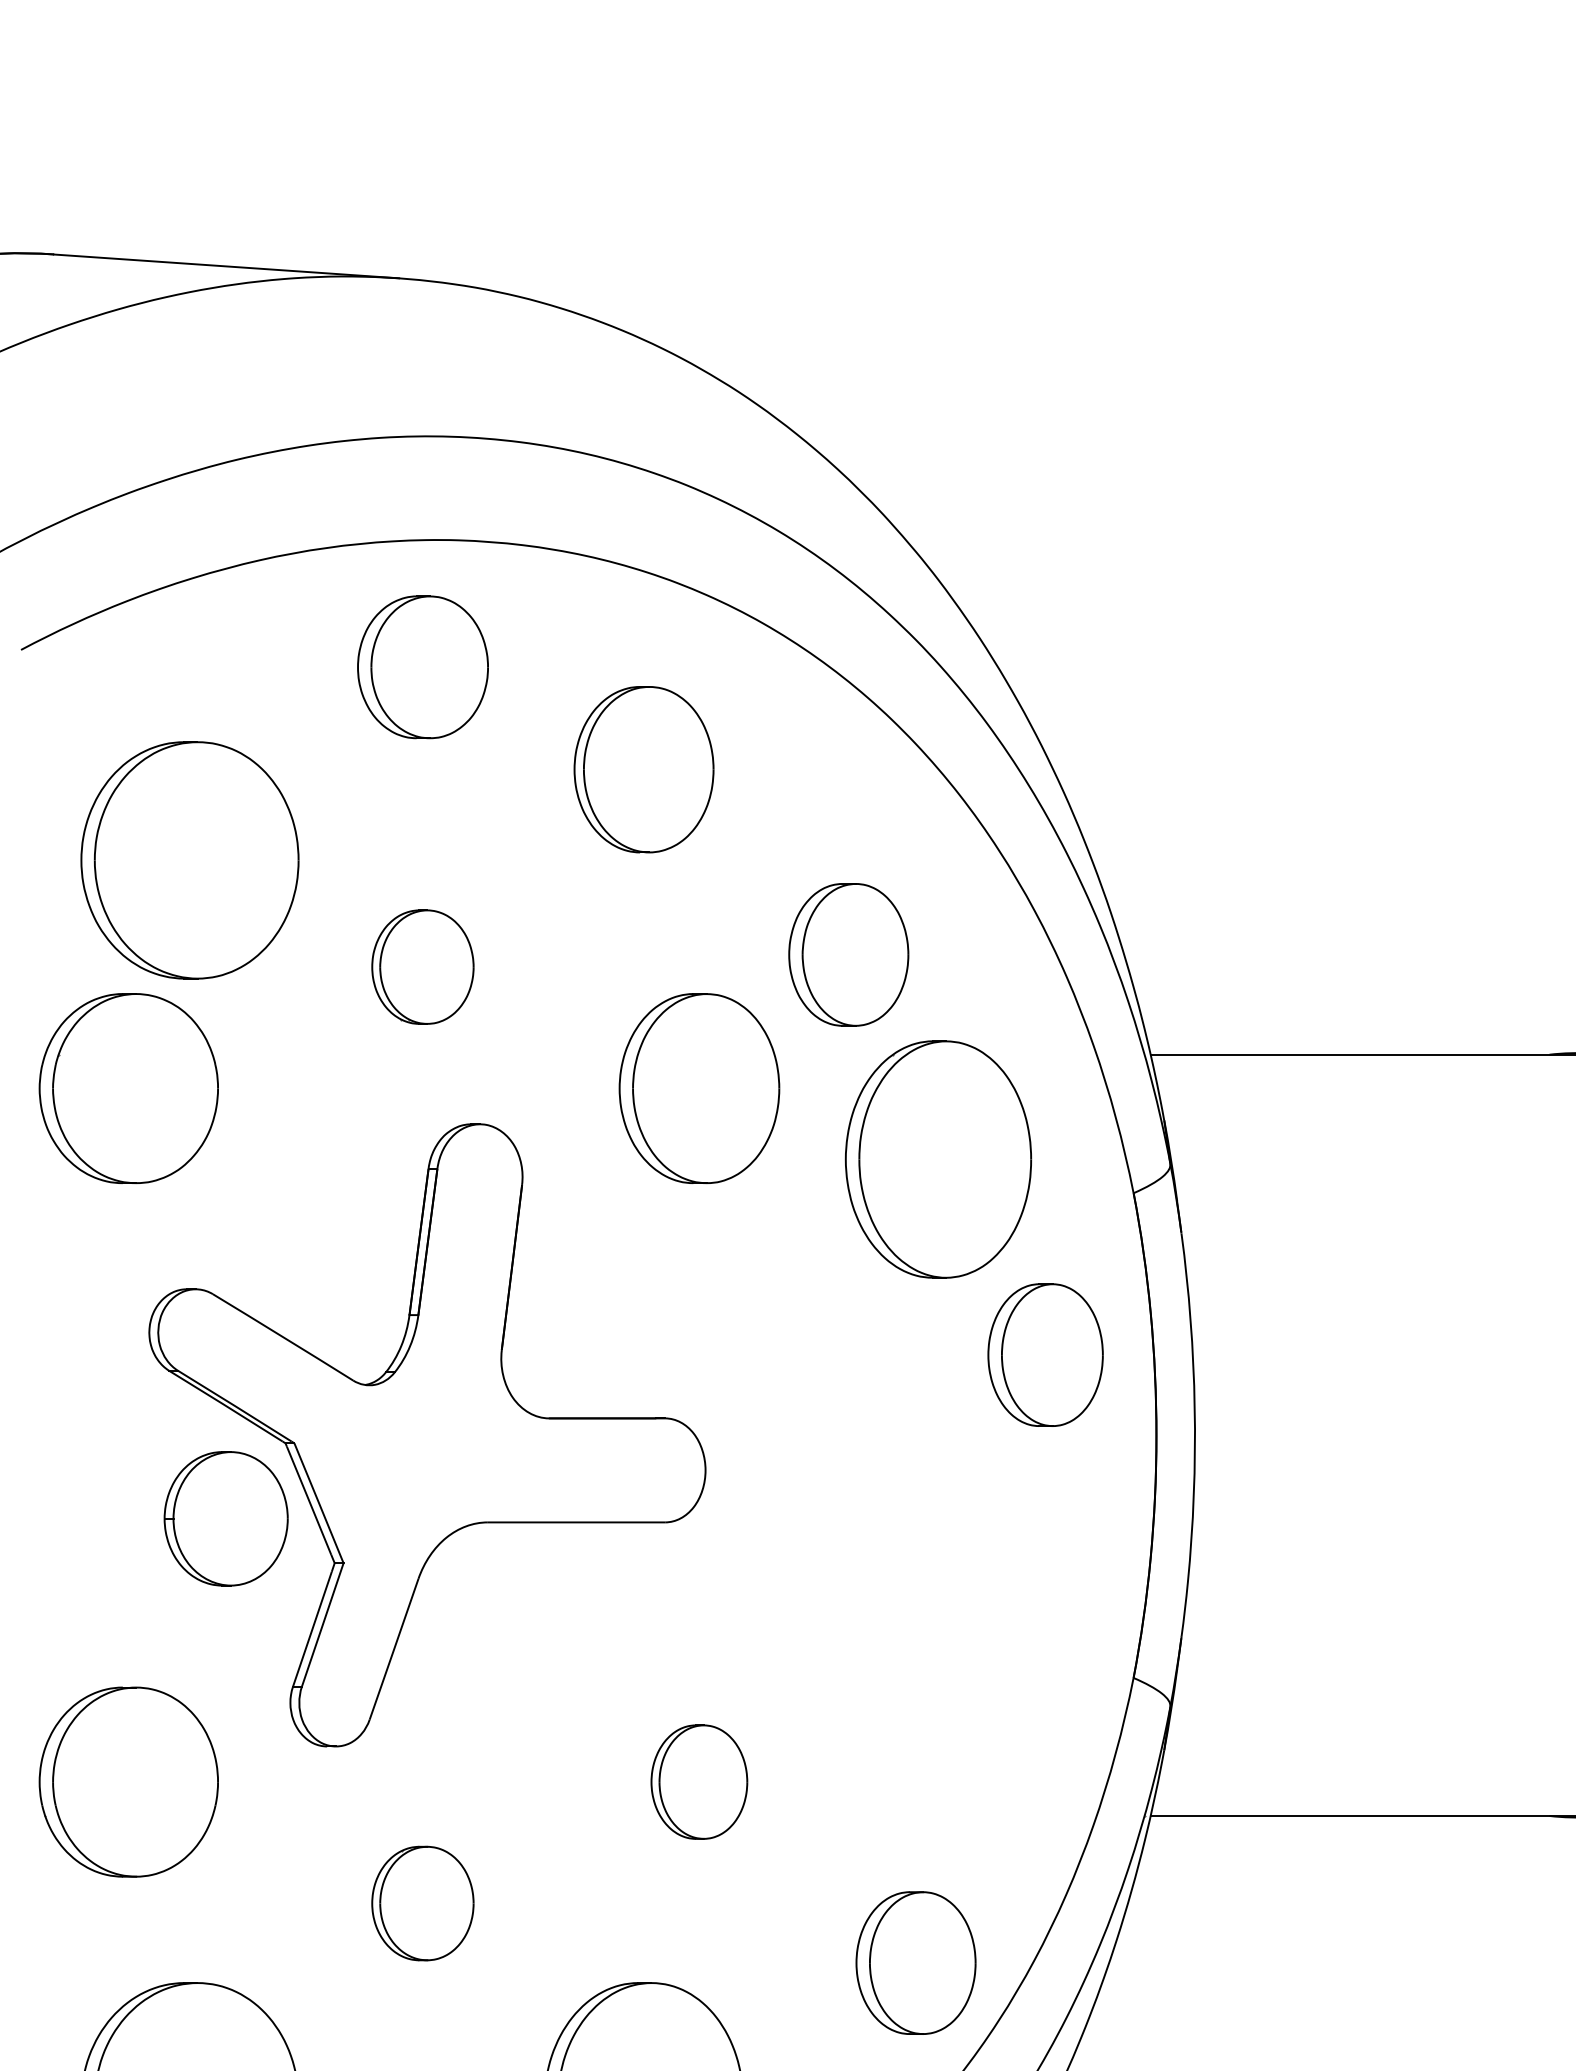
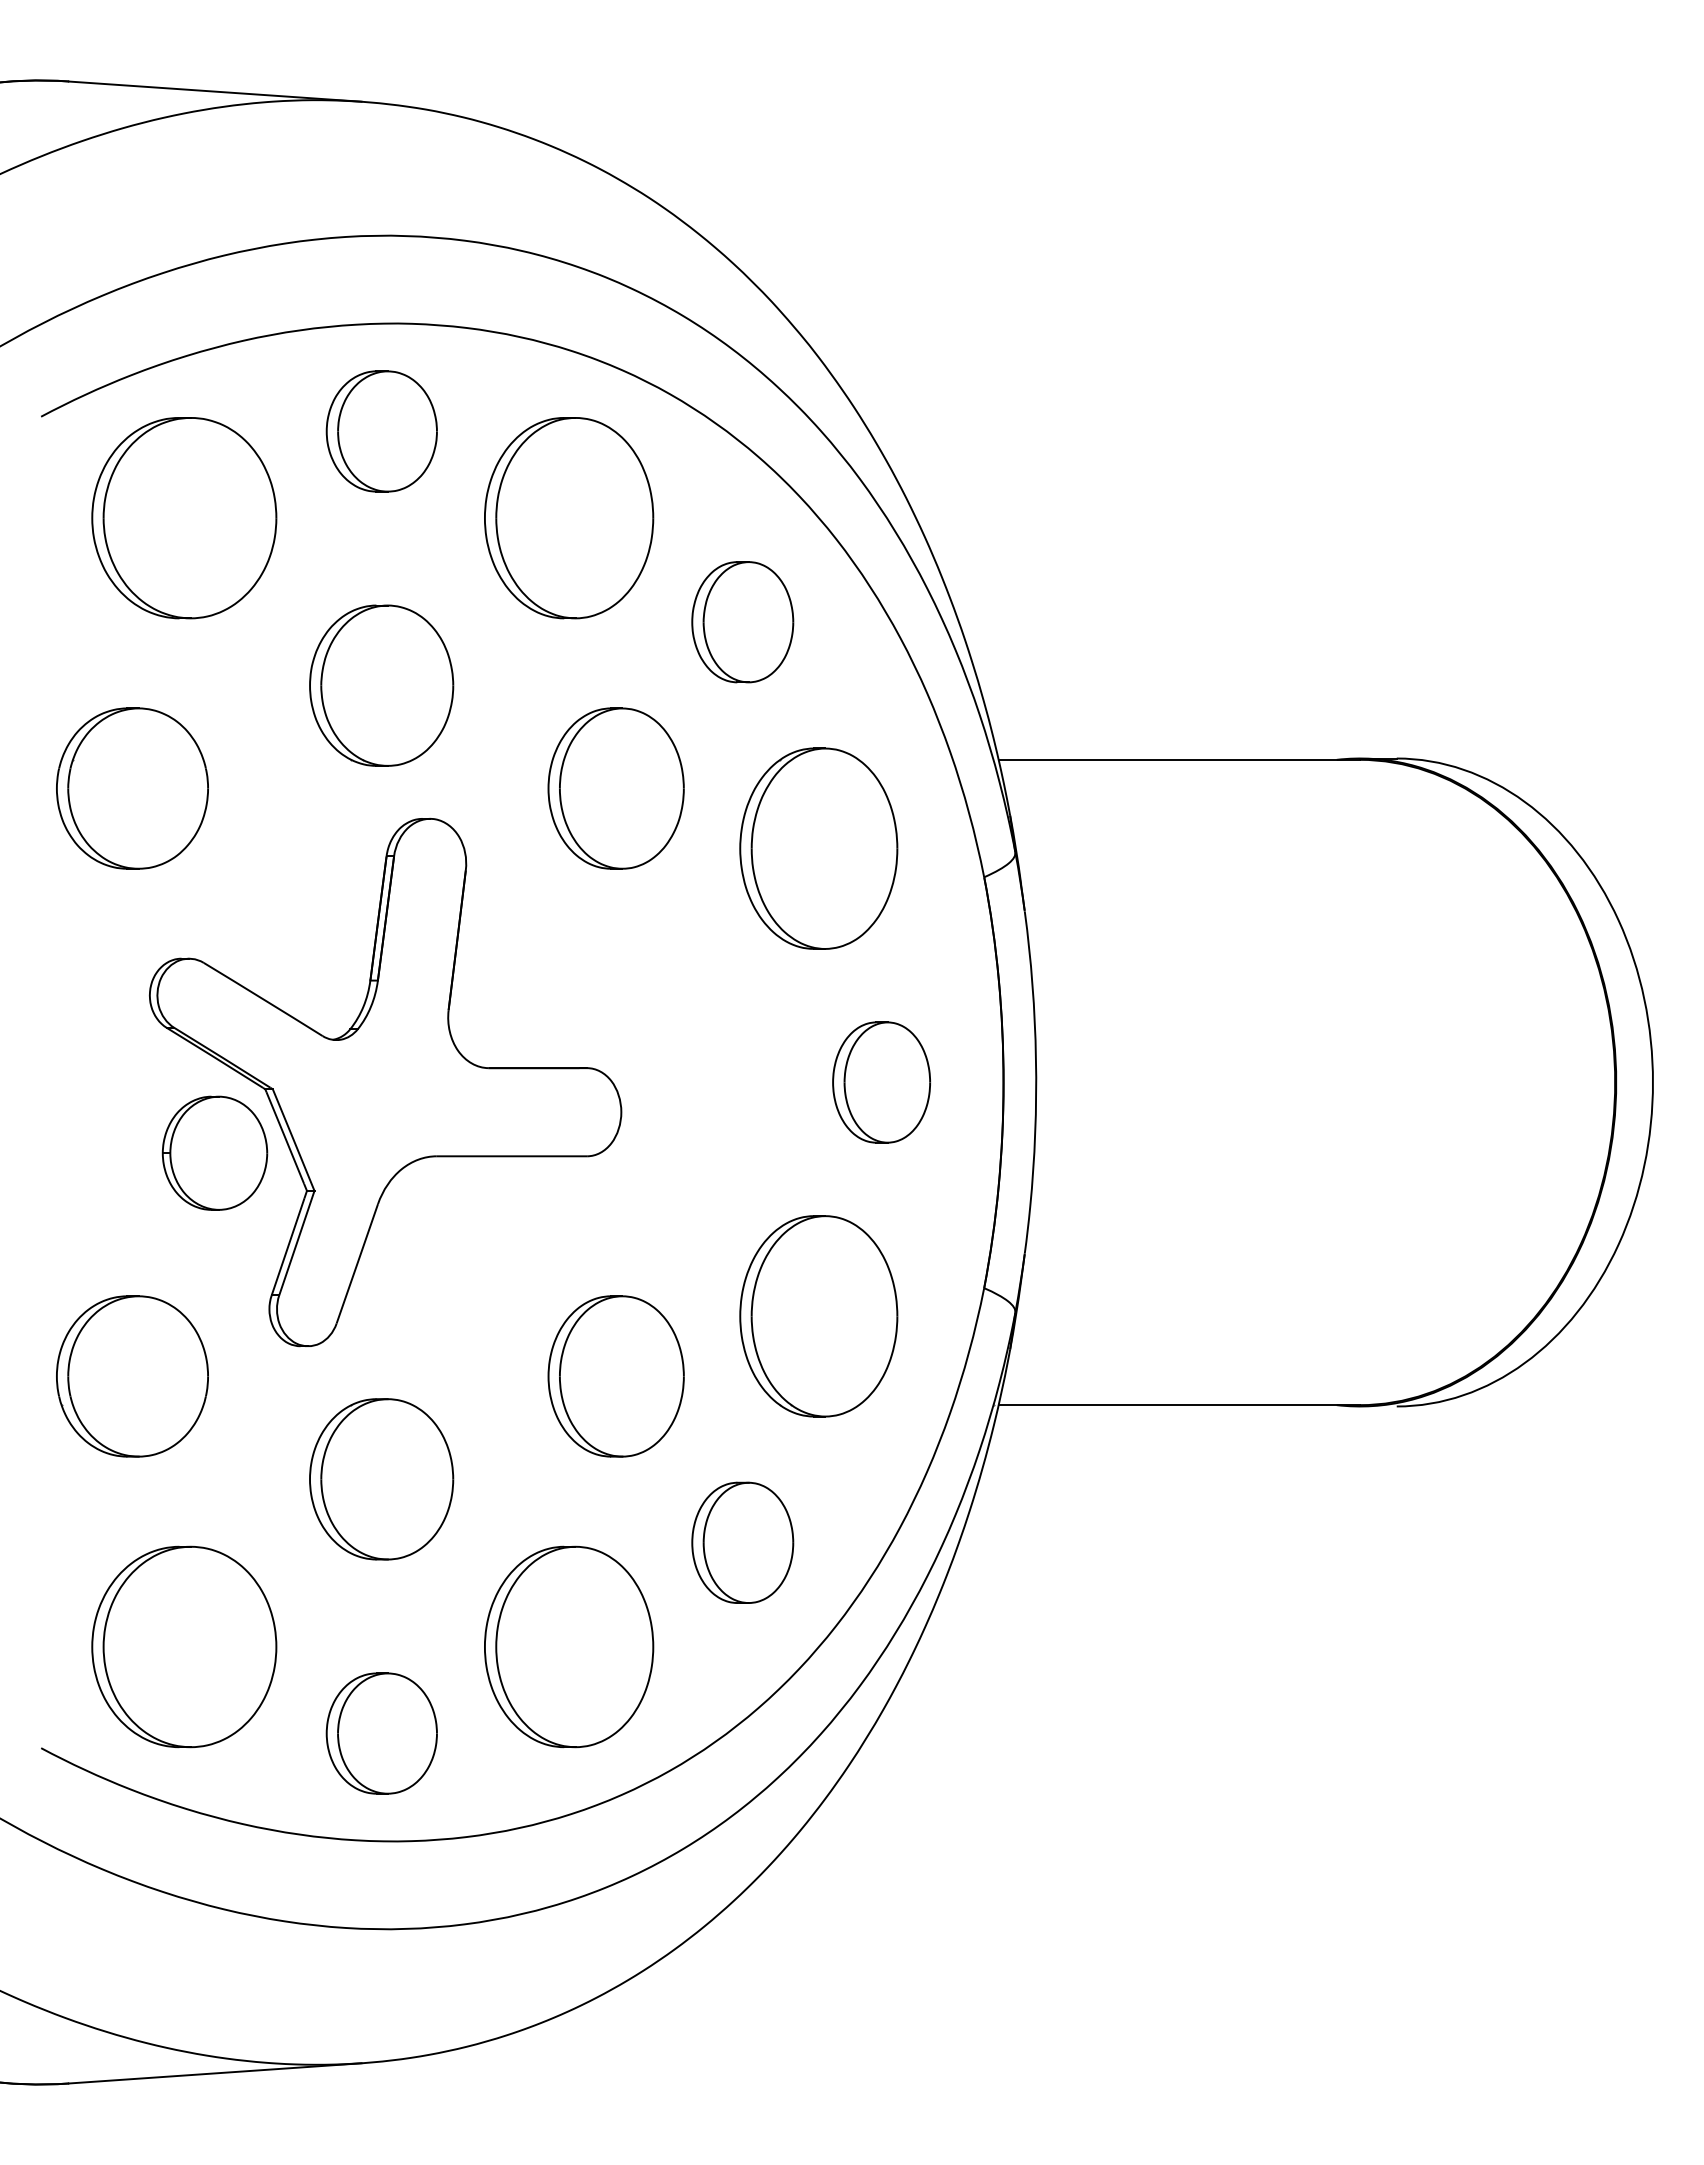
part: (644, 769) -> (569, 518), size x1.43
part: (190, 860) -> (184, 518), moved
part: (848, 955) -> (742, 622), moved
part: (422, 966) -> (381, 685), size x1.67
part: (1045, 1355) -> (881, 1082), moved
part: (938, 1711) -> (818, 1316), added
part: (698, 1782) -> (615, 1376), size x1.67
part: (422, 1903) -> (381, 1479), size x1.67
part: (915, 1962) -> (742, 1542), moved

